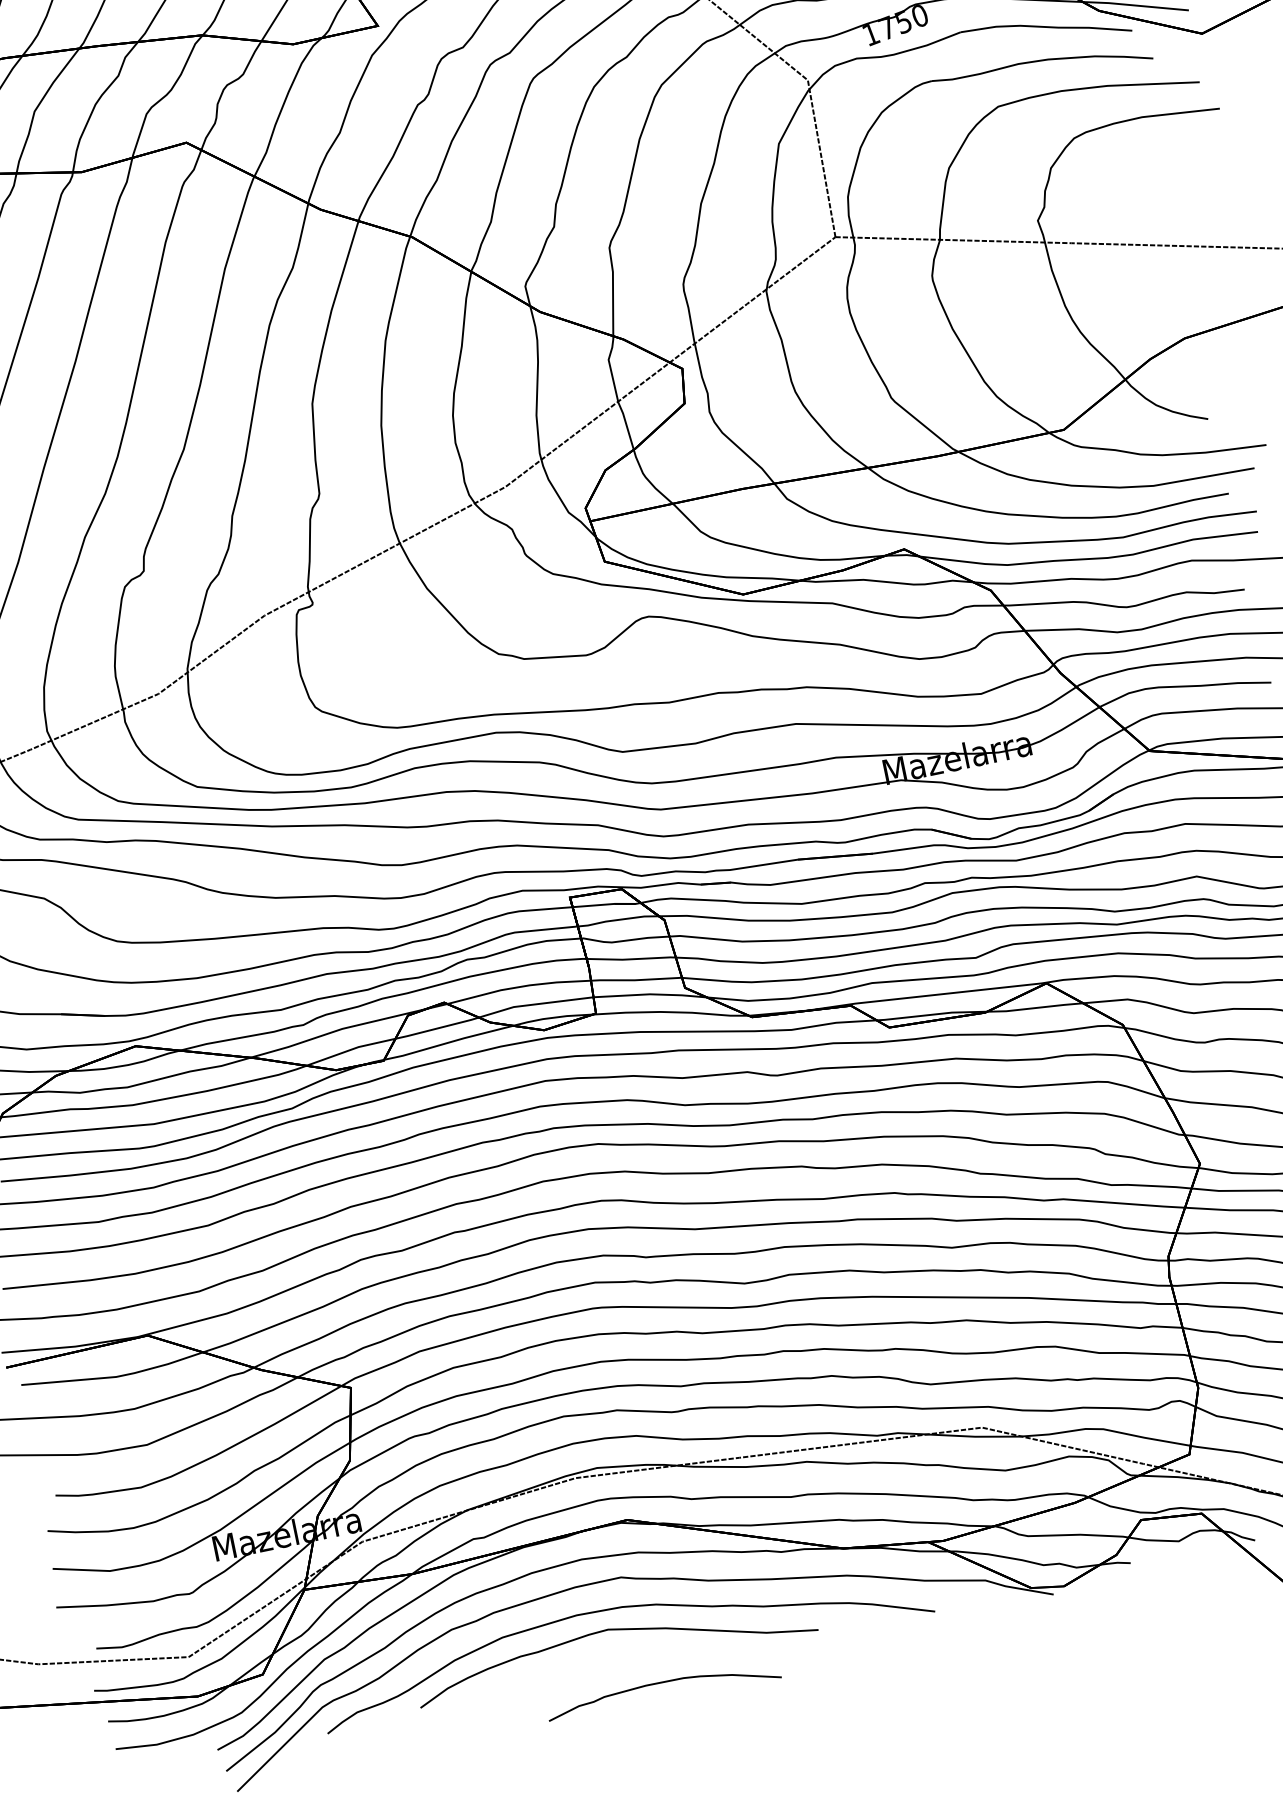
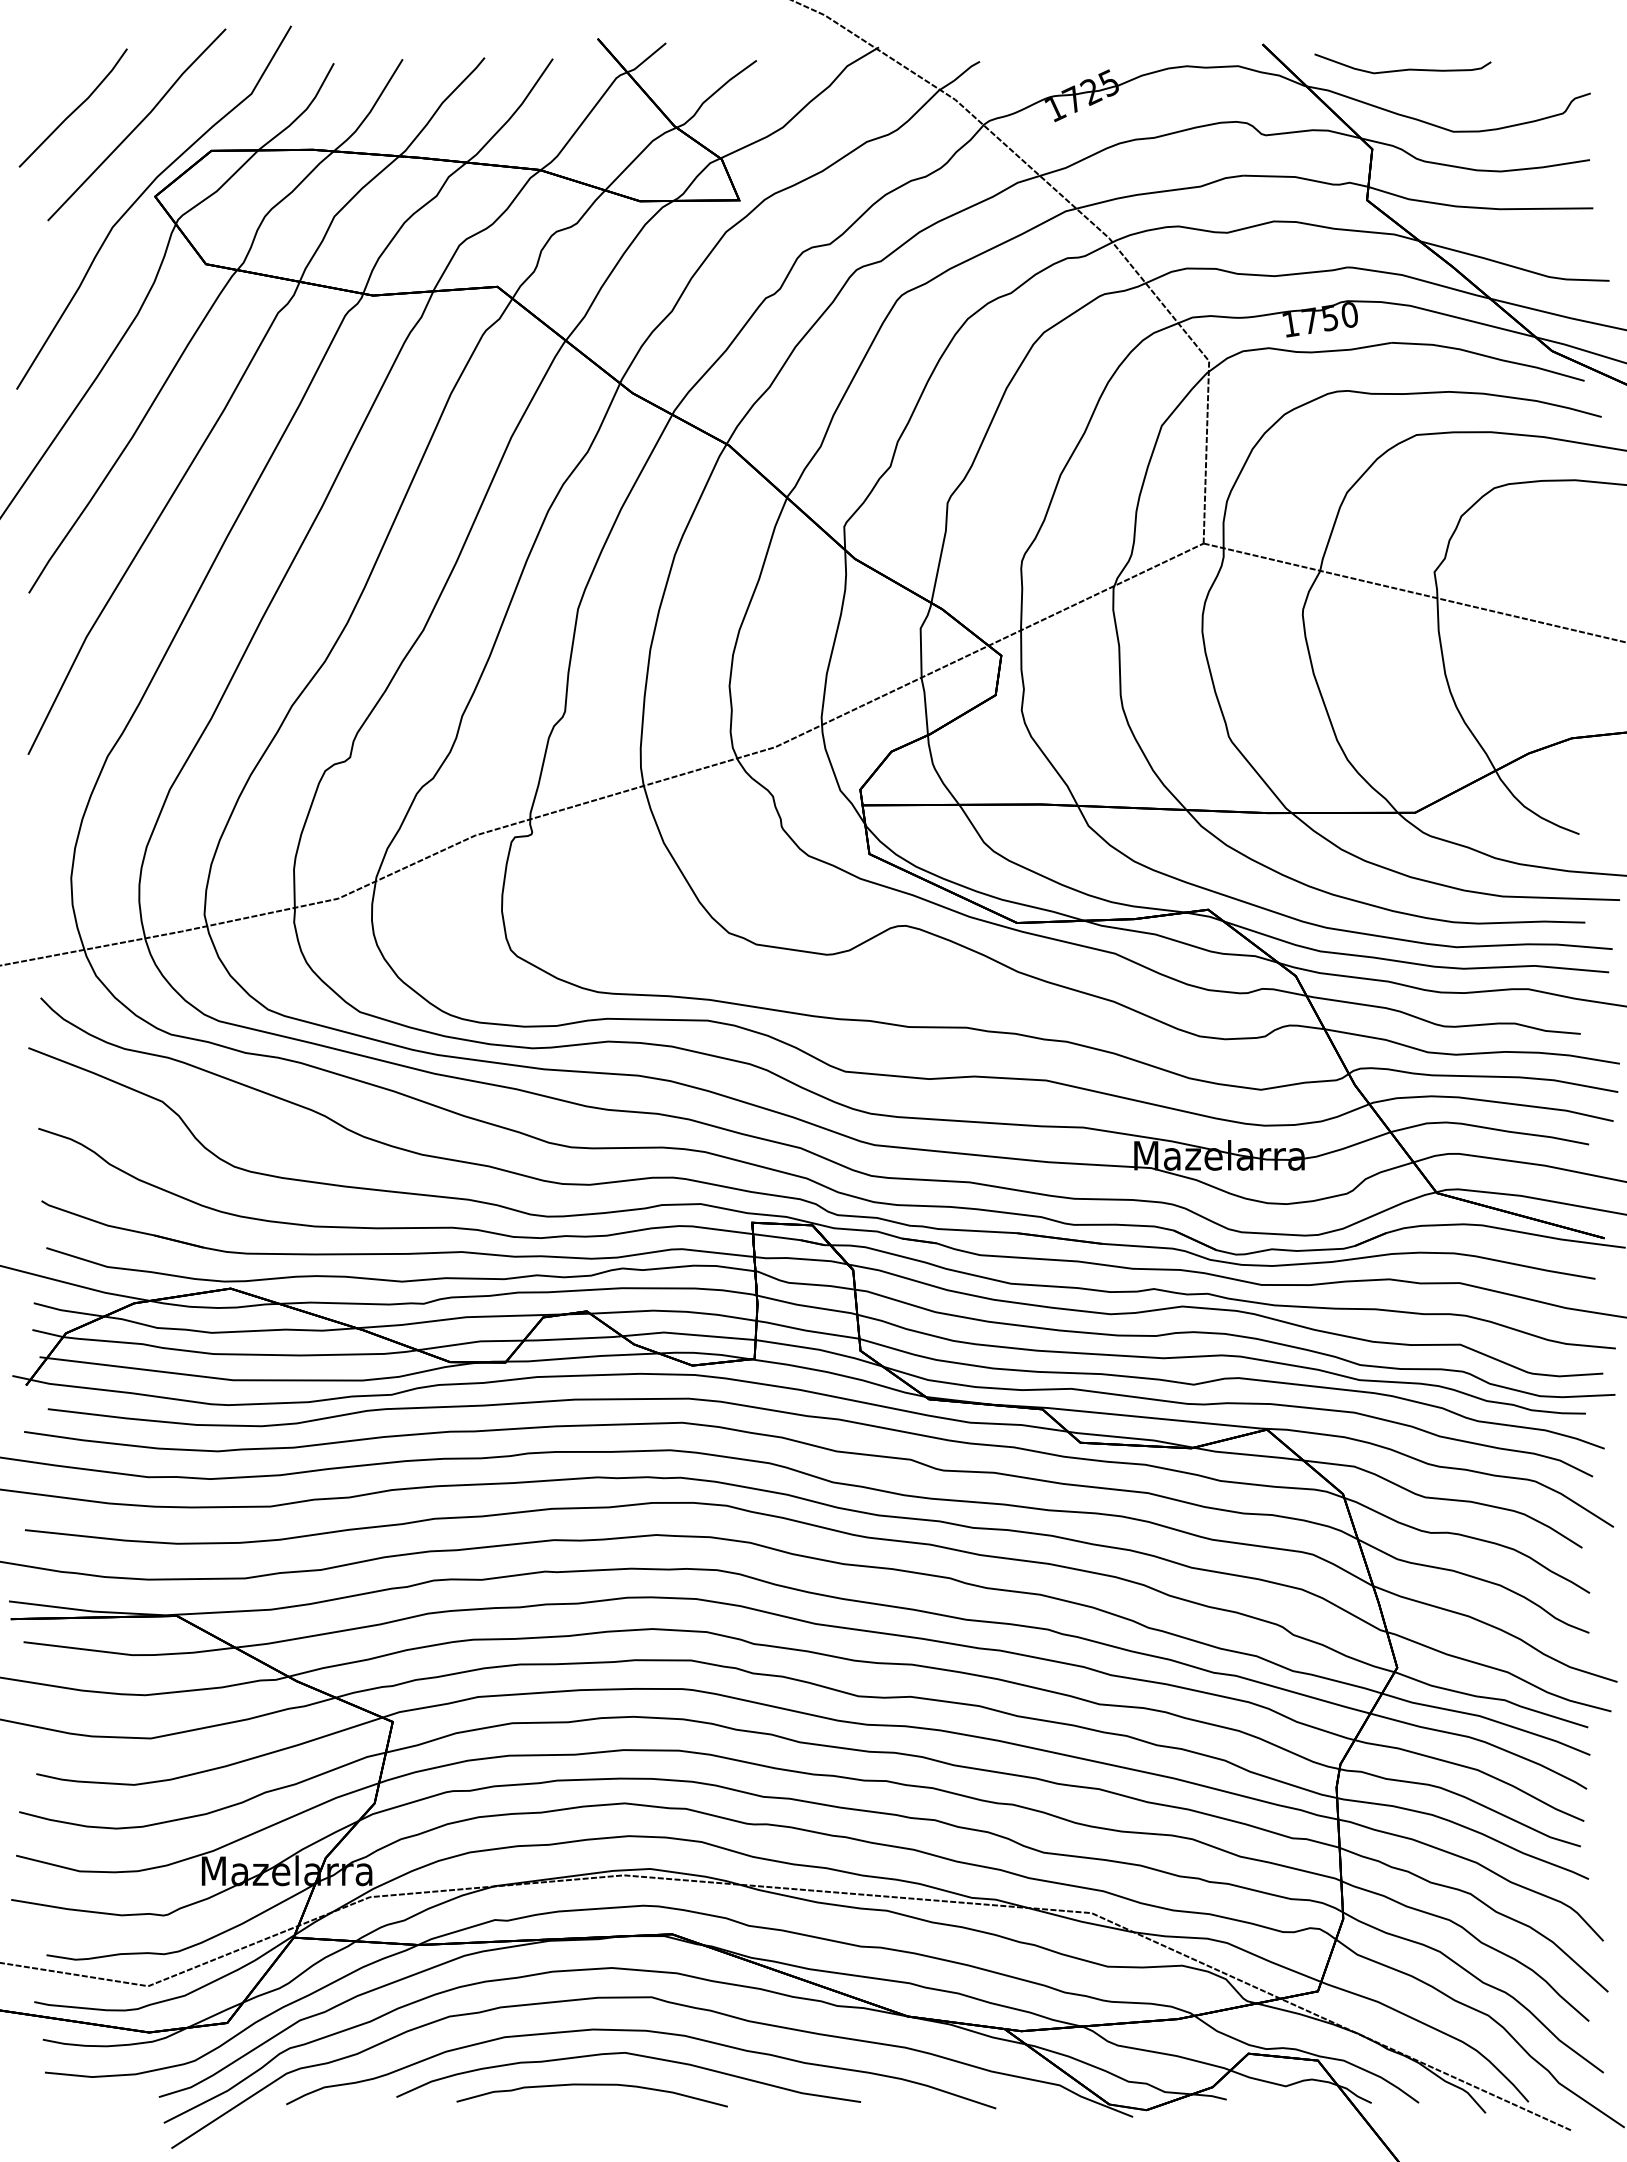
curve: (661, 1683) -> (591, 2085), moved

